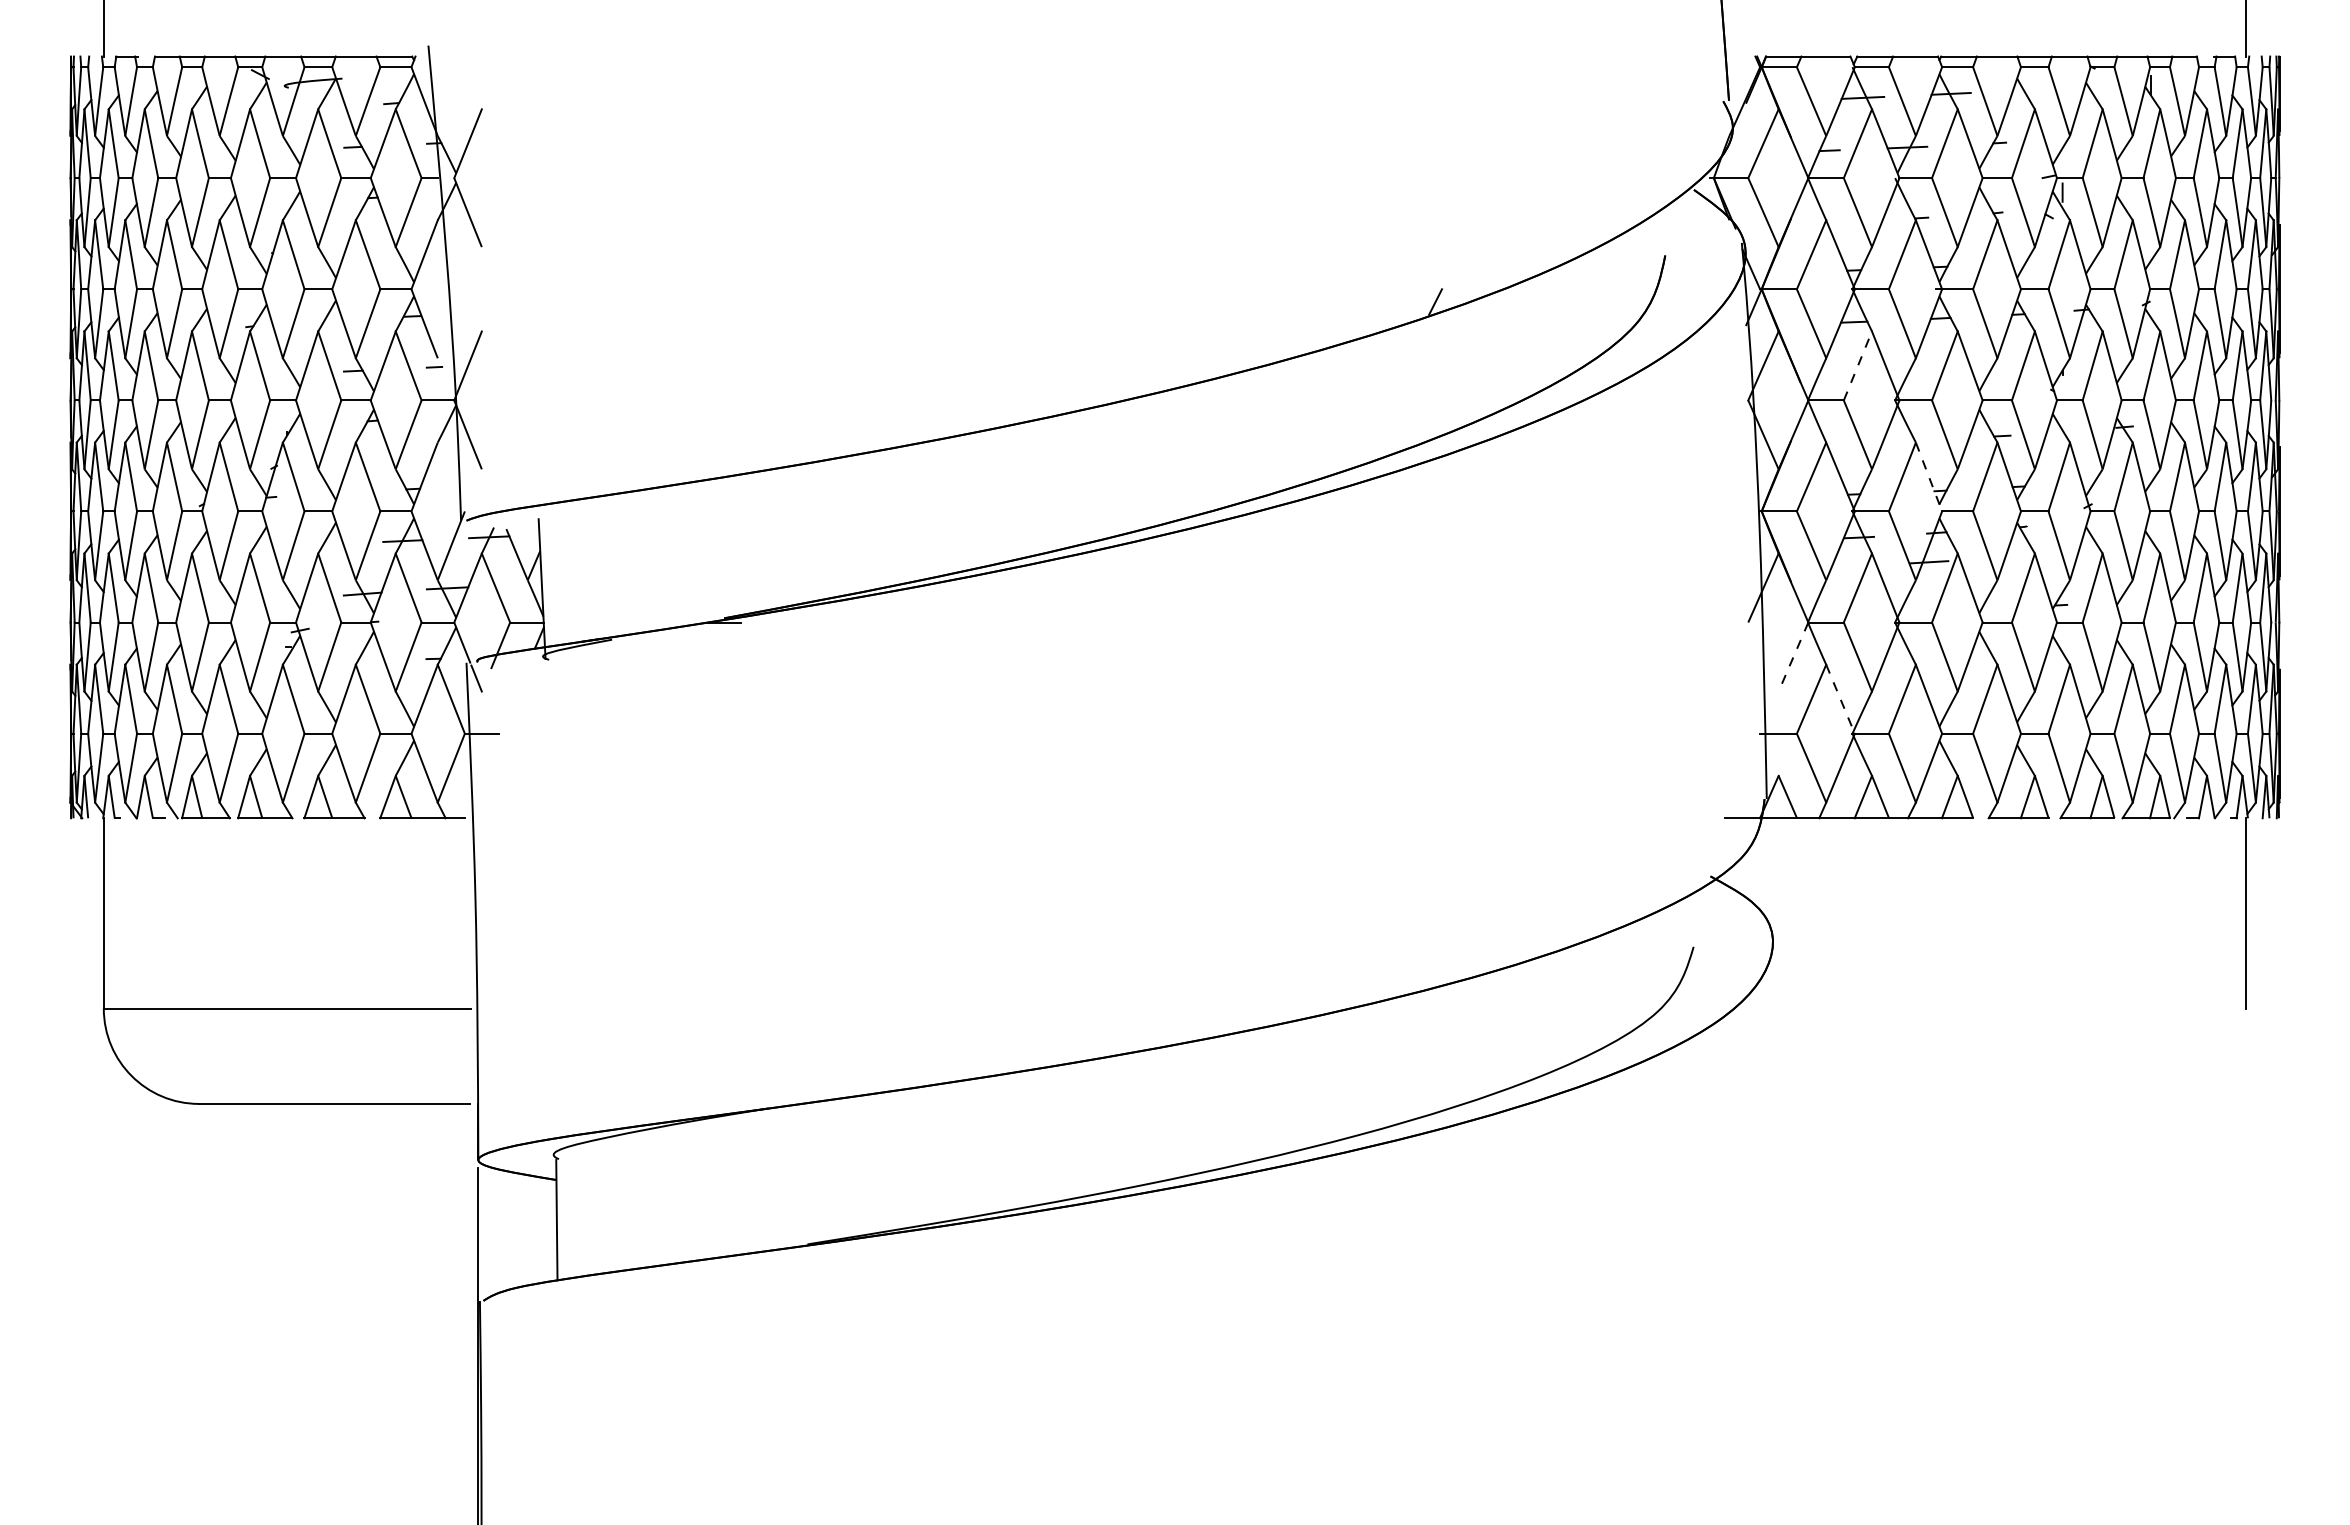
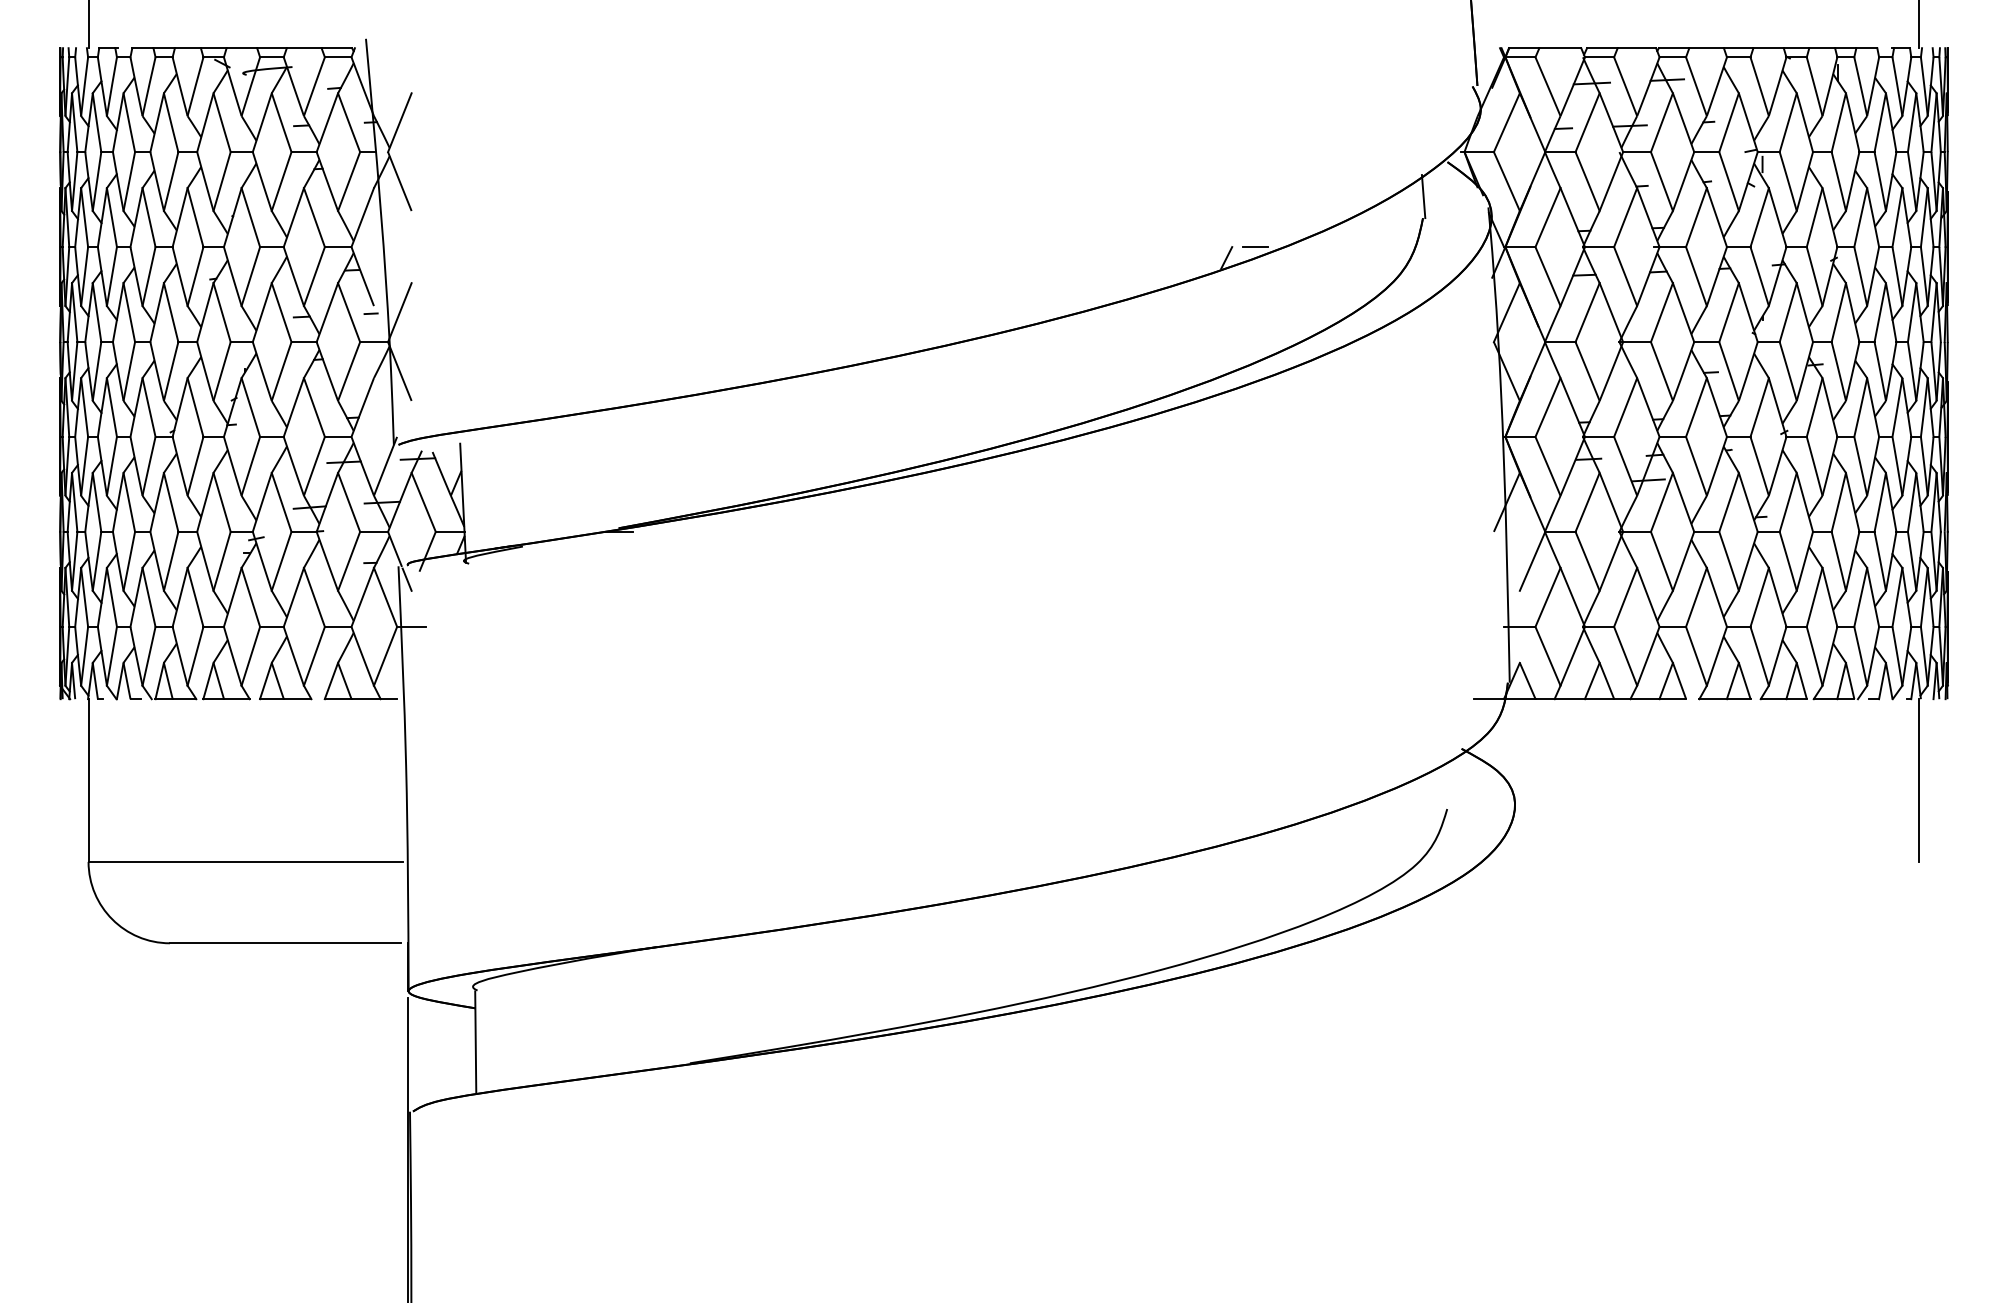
line: (1665, 230) -> (1423, 196), added
line: (1469, 289) -> (1255, 247), added
line: (1858, 365) -> (1588, 312), dashed -> solid
line: (1929, 477) -> (1648, 407), dashed -> solid
line: (1793, 657) -> (1532, 561), dashed -> solid
line: (1840, 699) -> (1572, 597), dashed -> solid

